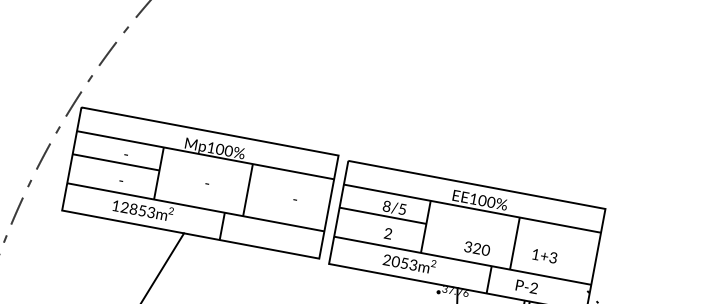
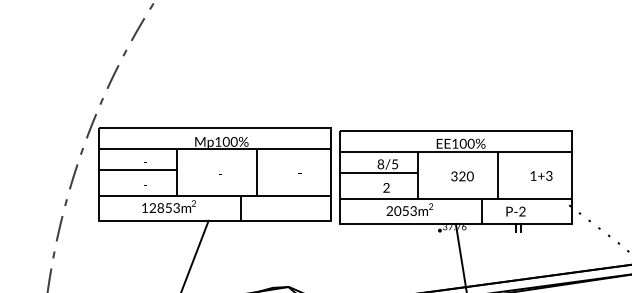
text: (477, 248) -> (462, 176), moved
text: (544, 255) -> (541, 175), moved

